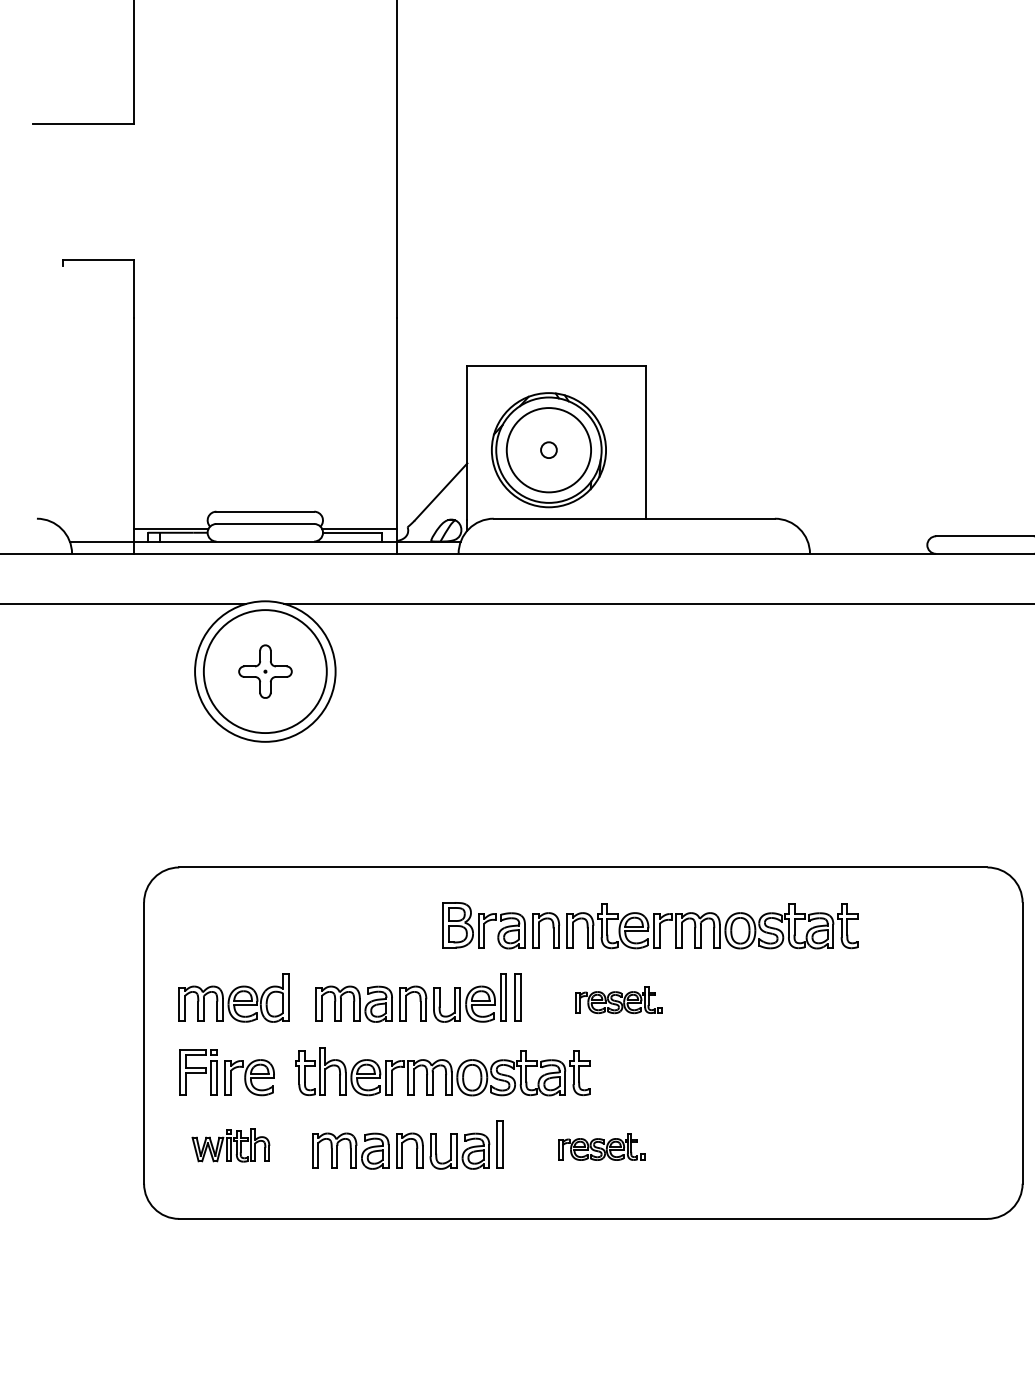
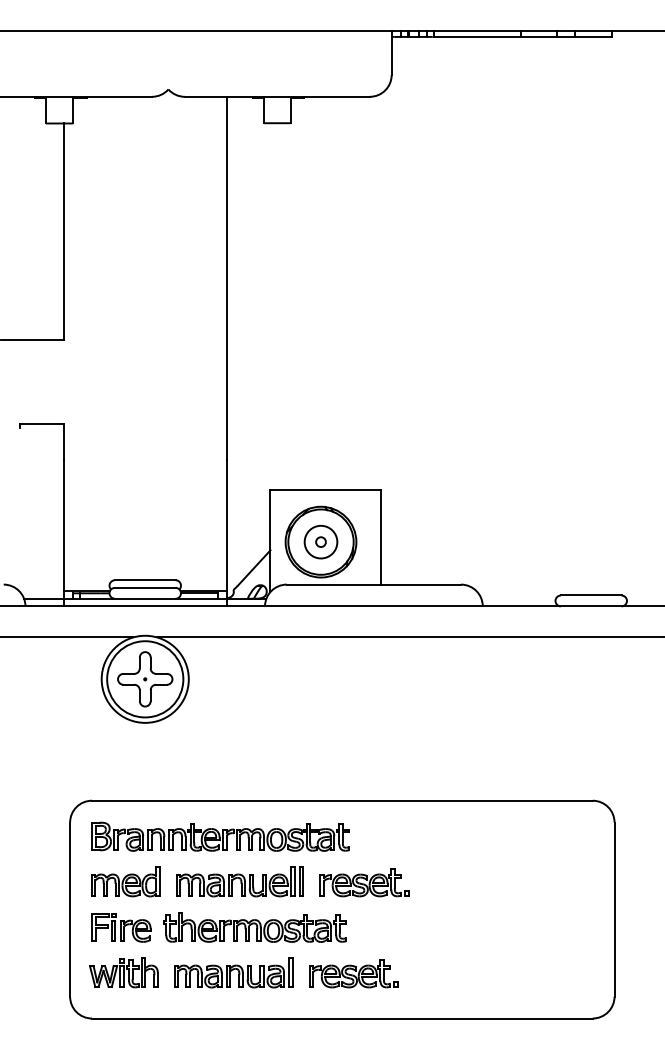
circle: (548, 449) -> (320, 541), size x0.62
part: (265, 671) -> (145, 679), size x1.67
part: (649, 925) -> (220, 836), moved
part: (619, 999) -> (364, 882), size x1.67
part: (230, 1144) -> (123, 972), size x1.43
part: (601, 1146) -> (353, 973), size x1.67

